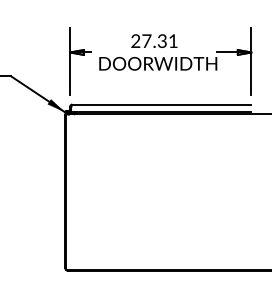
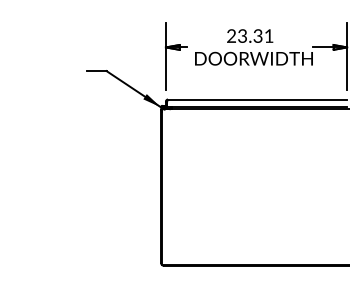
text: (146, 40) -> (242, 35), 27.31 -> 23.31

